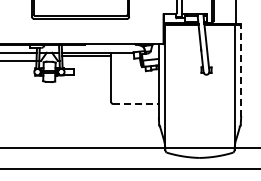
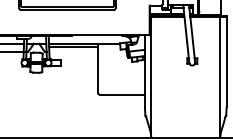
line: (241, 70) -> (226, 61), dashed -> solid
line: (136, 104) -> (122, 95), dashed -> solid

